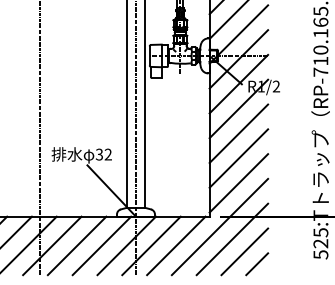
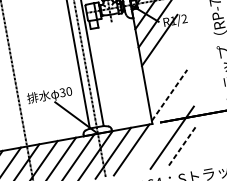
line: (238, 133) -> (162, 58), removed
text: (107, 154) -> (68, 91), 32 -> 30
line: (238, 158) -> (166, 77), removed
line: (239, 183) -> (170, 95), solid -> dashed
line: (219, 226) -> (161, 129), removed
line: (244, 251) -> (182, 145), solid -> dashed
line: (257, 264) -> (194, 152), removed

